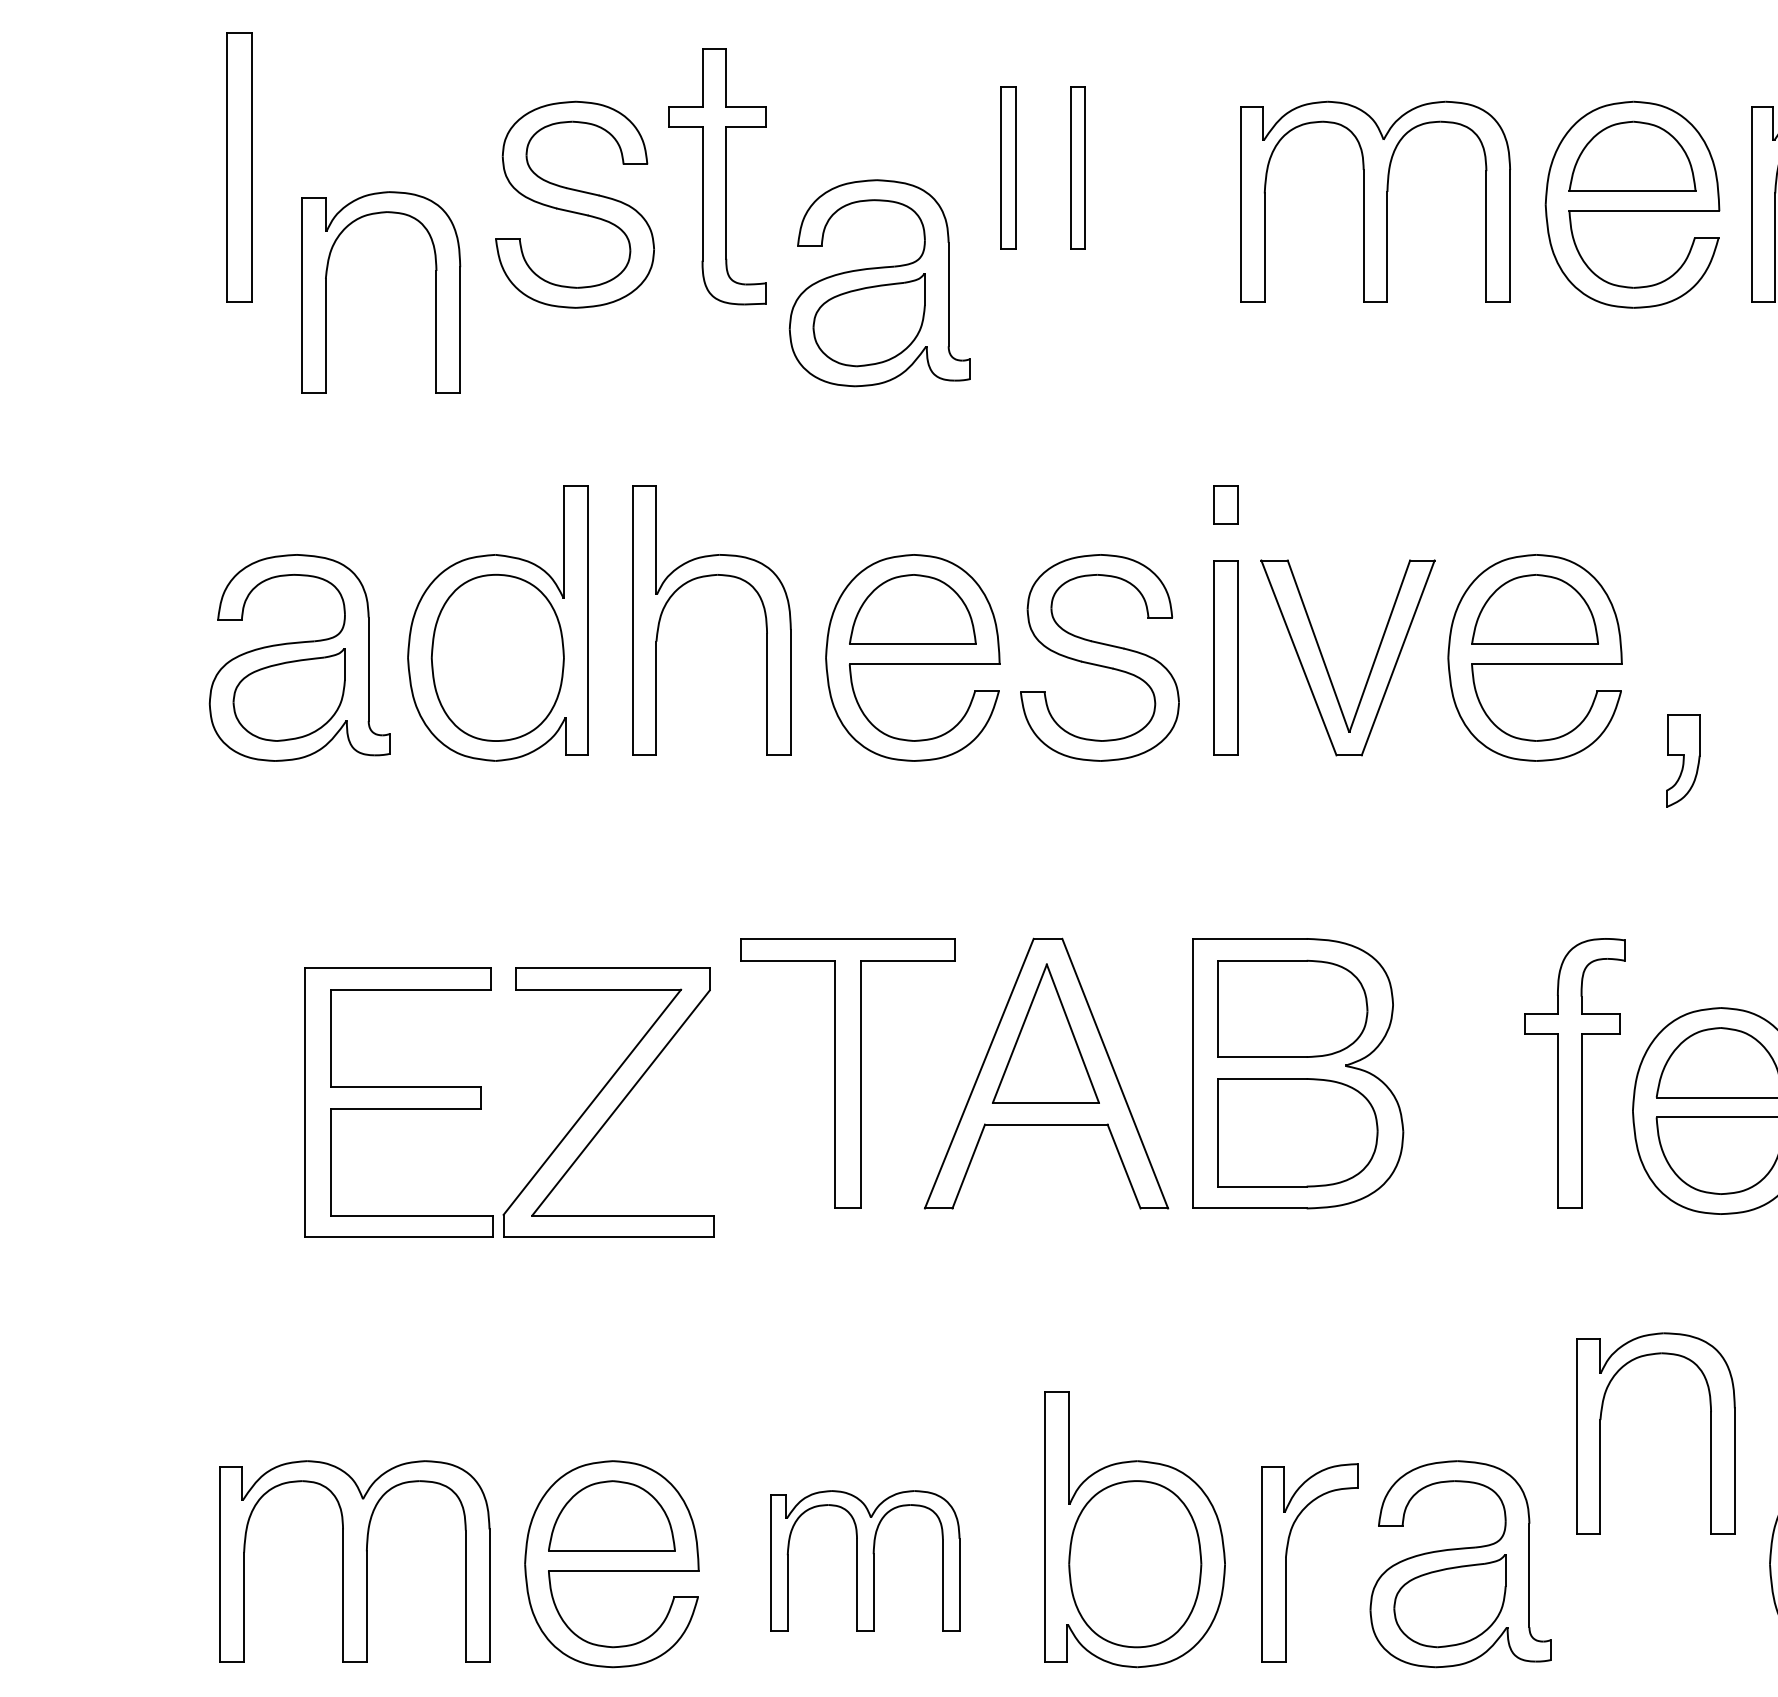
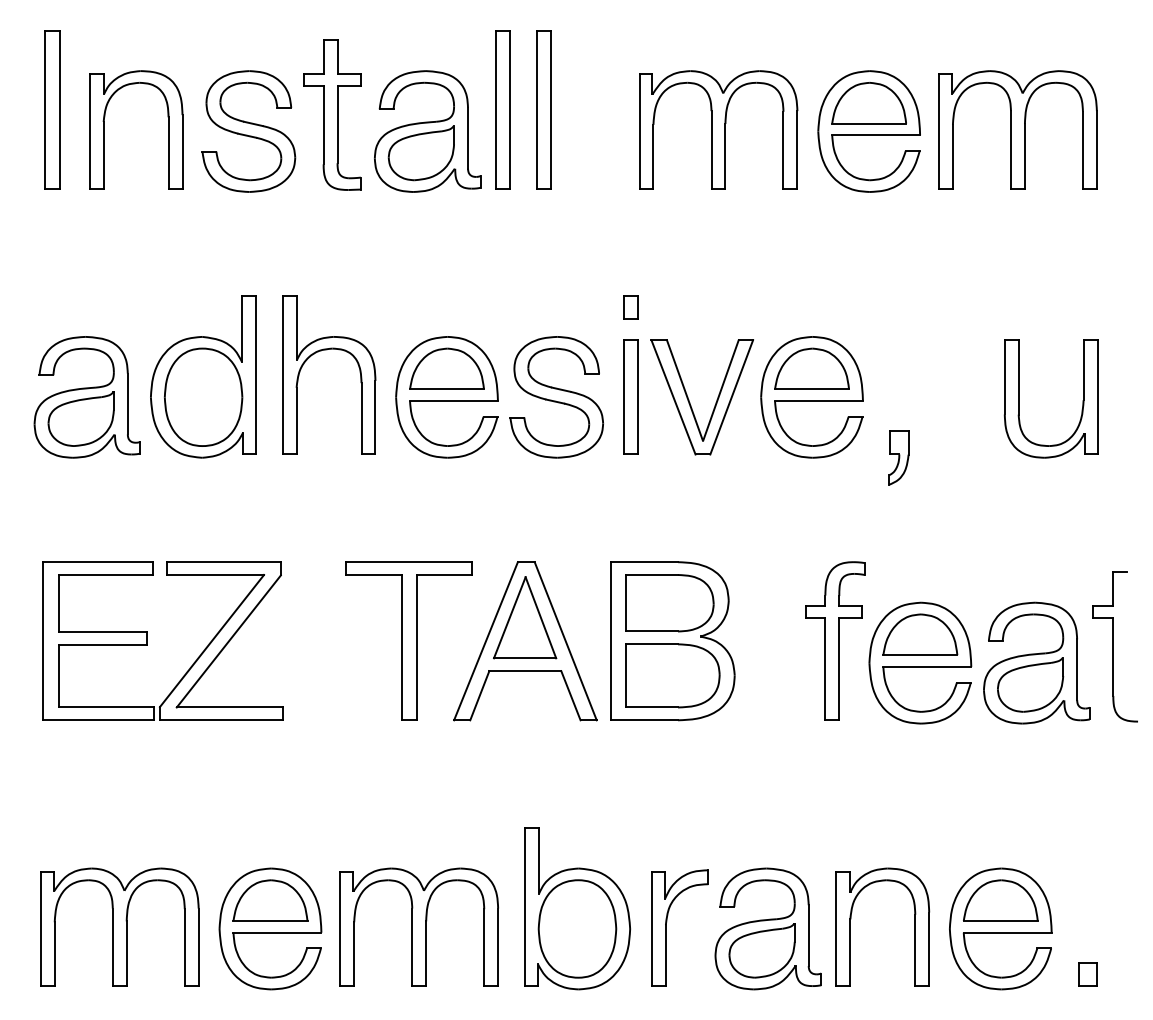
part: (1007, 167) -> (502, 109), size x1.67
part: (1077, 167) -> (543, 109), size x1.67
part: (879, 283) -> (427, 131), moved
part: (327, 291) -> (104, 129), moved
part: (482, 1101) -> (147, 640), moved
part: (1602, 1420) -> (851, 919), moved
part: (864, 1559) -> (418, 926), size x1.43

